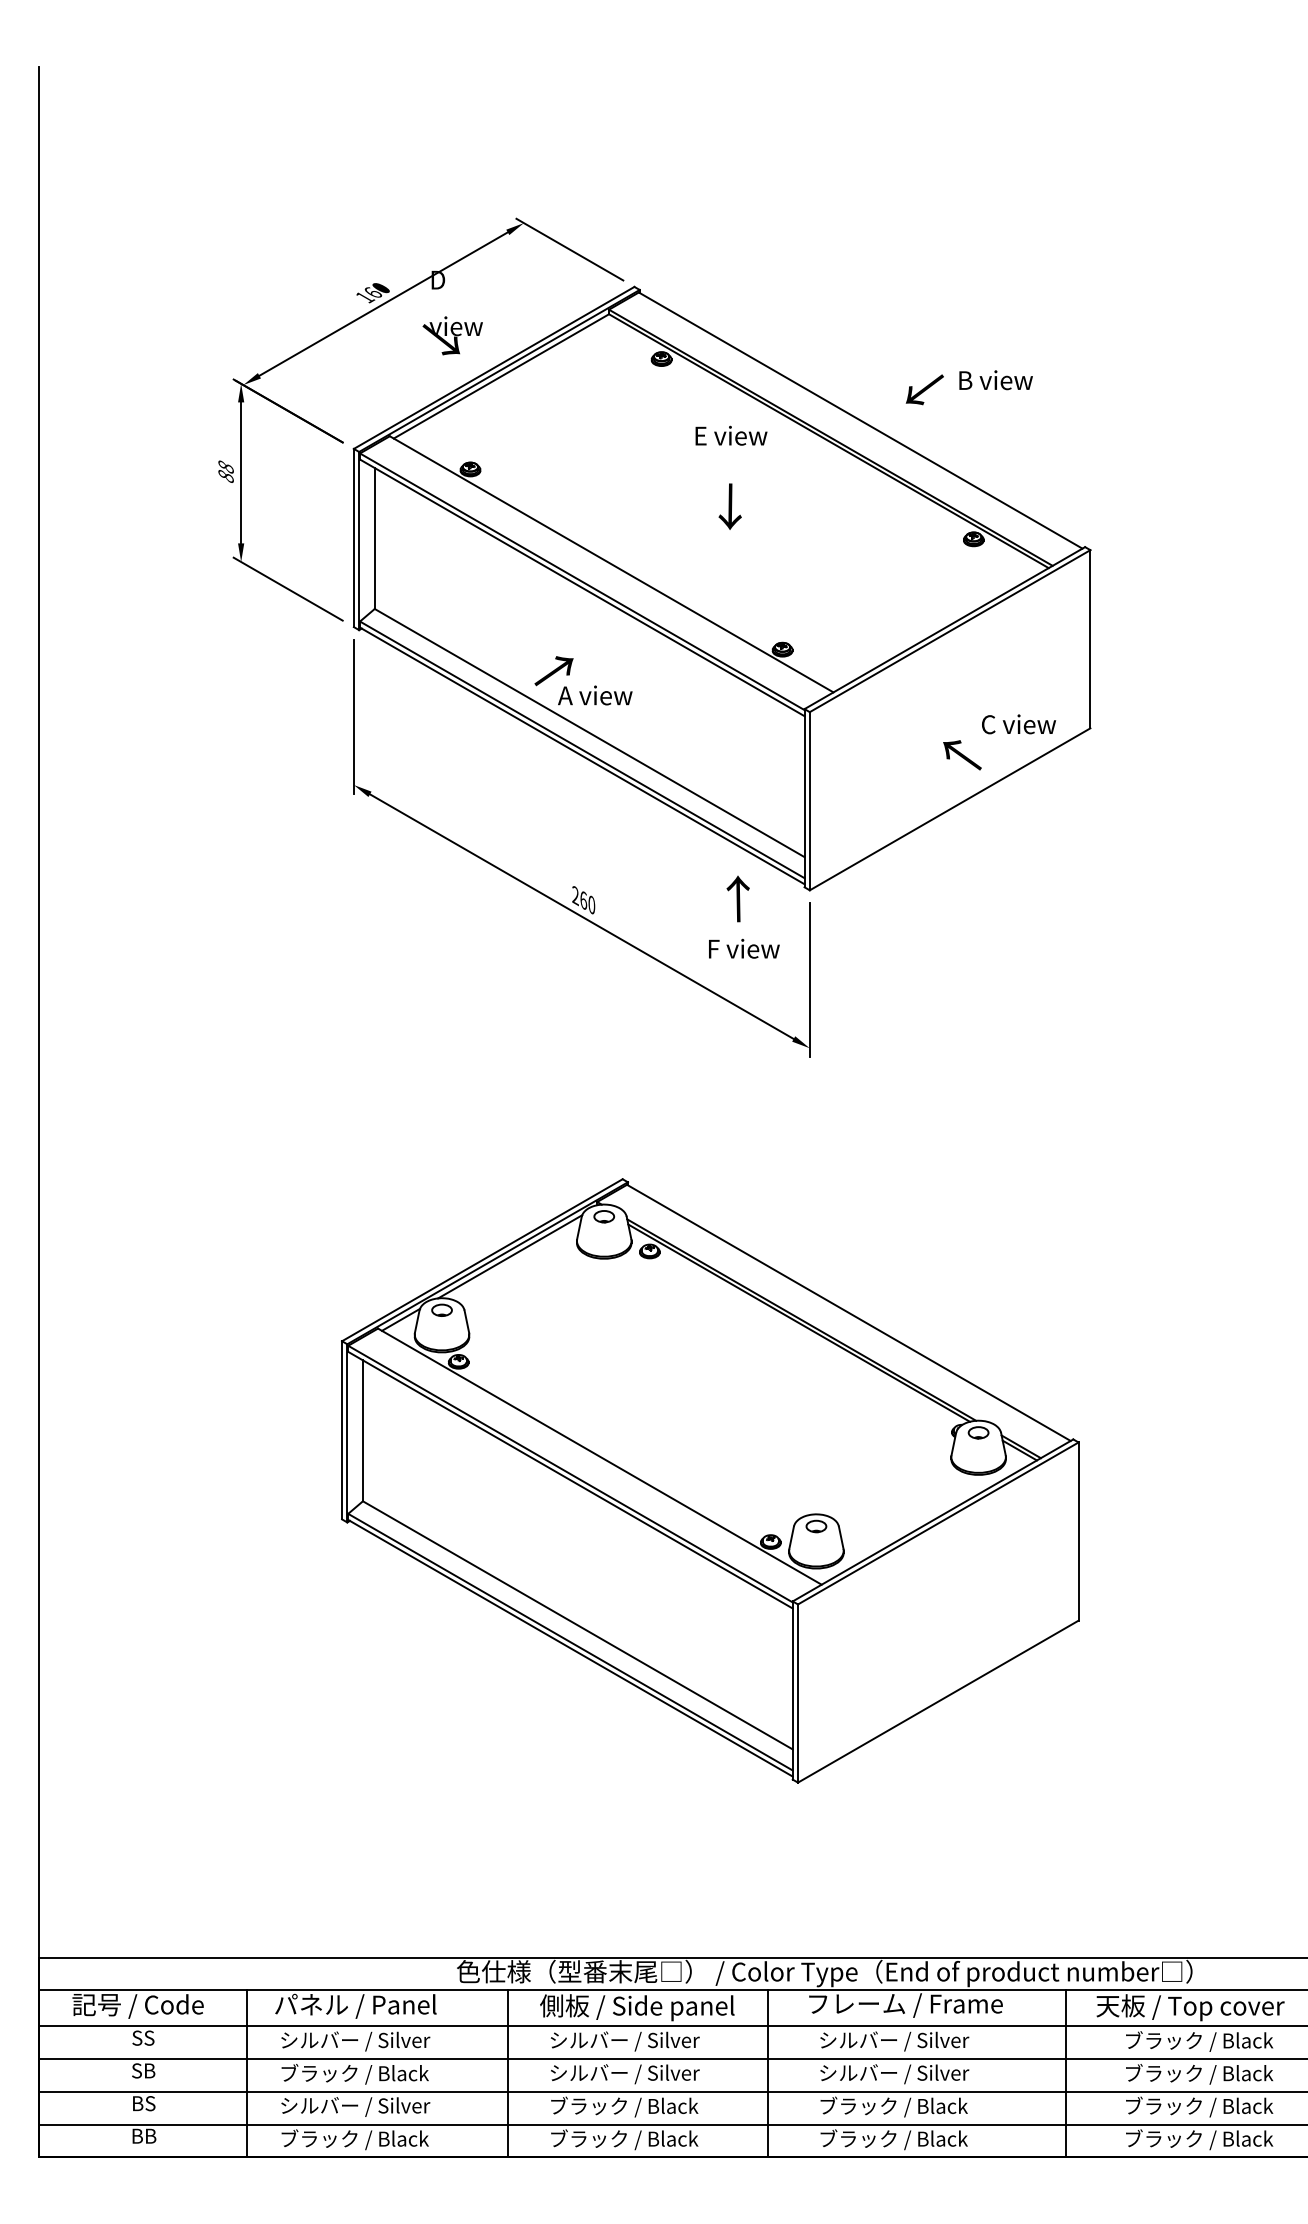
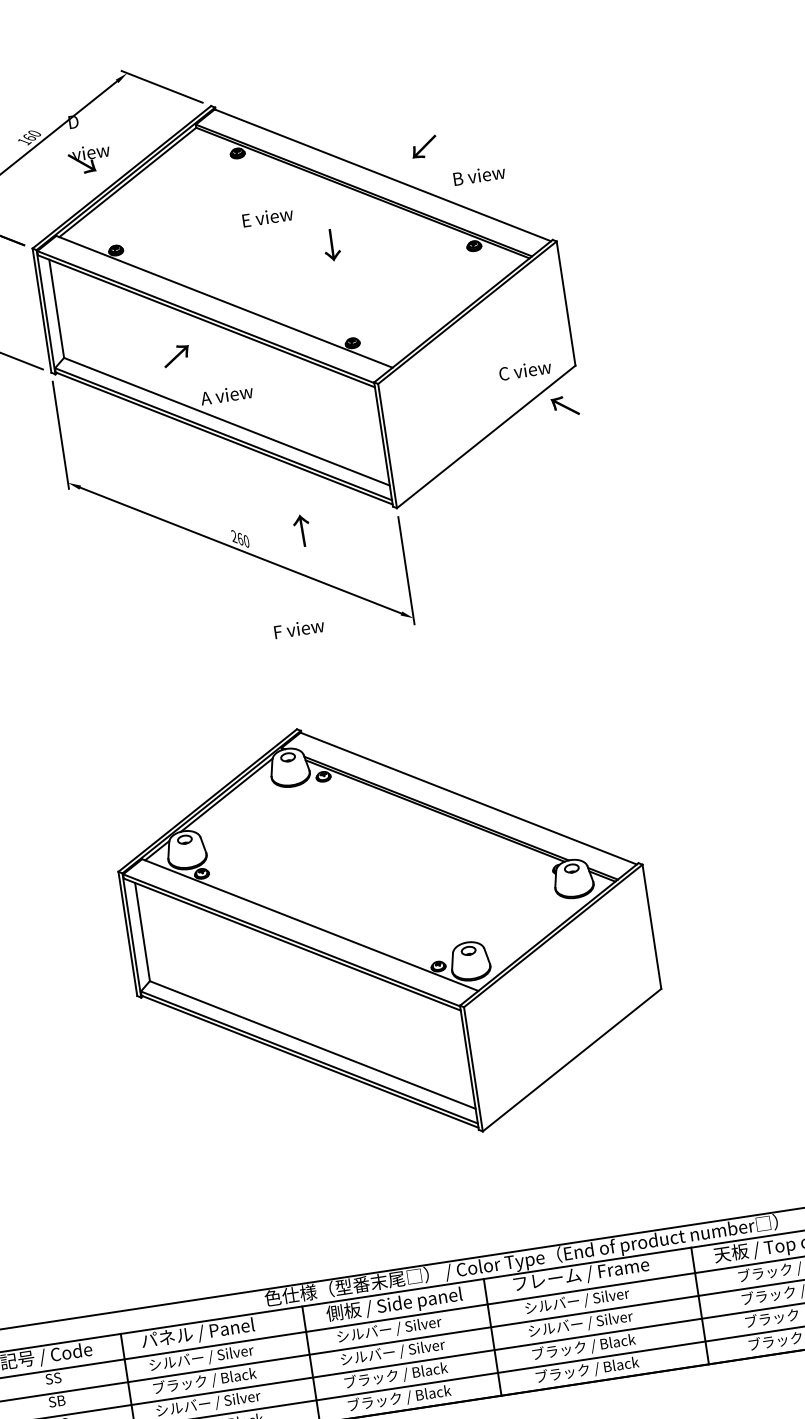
text: (995, 380) -> (479, 175), moved
text: (731, 435) -> (267, 216), moved
text: (729, 506) -> (331, 245), moved
text: (553, 671) -> (176, 356), moved
text: (962, 755) -> (565, 406), moved
text: (737, 898) -> (301, 530), moved
text: (744, 948) -> (299, 628), moved

